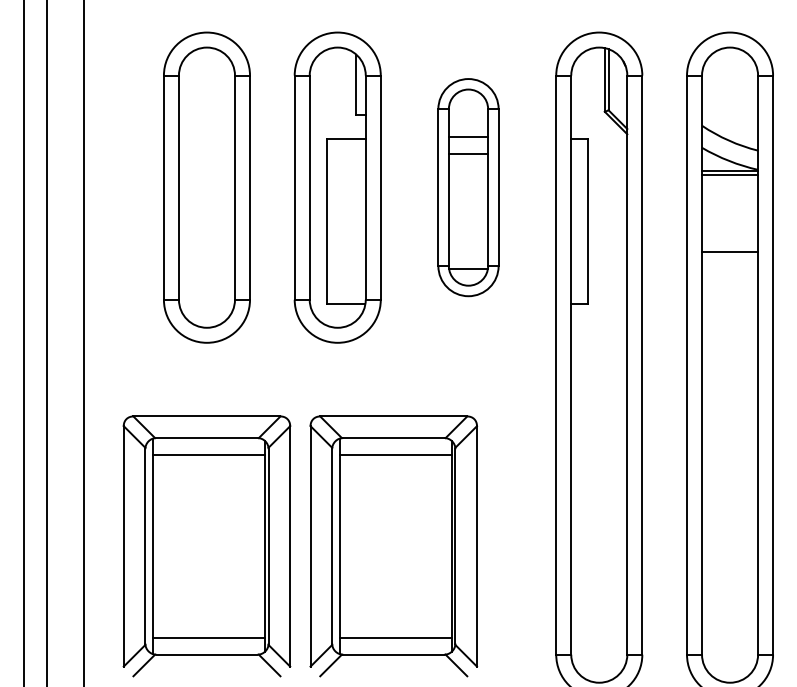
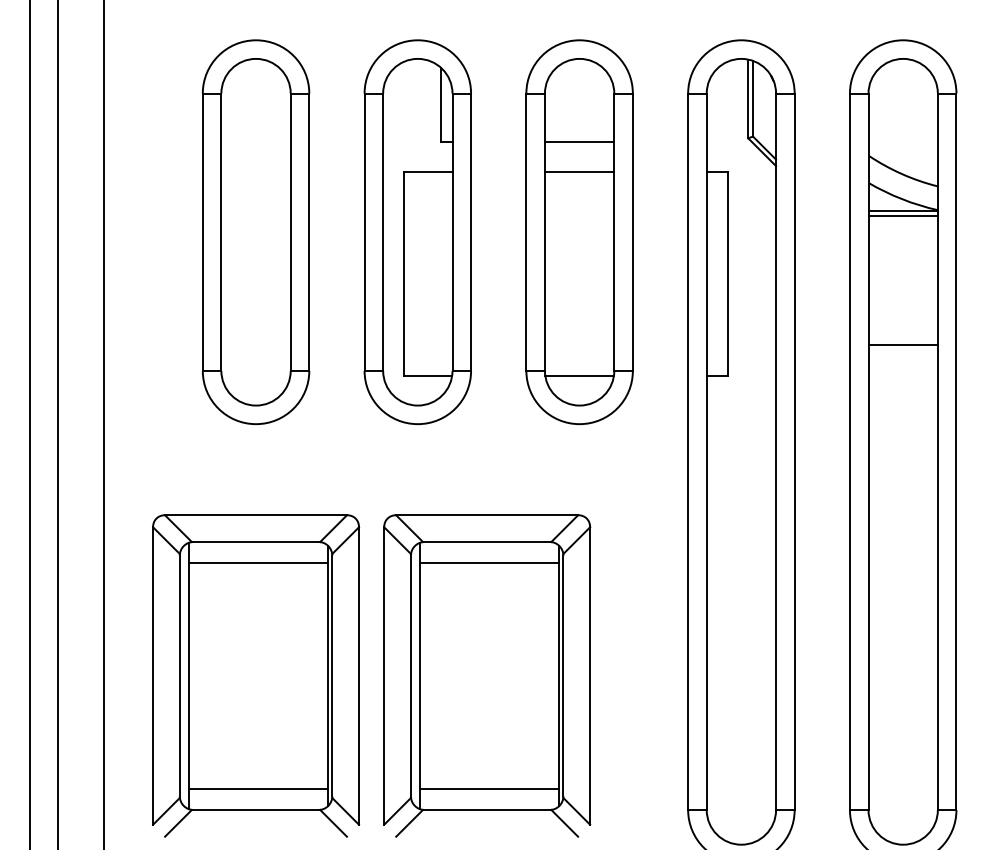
part: (468, 187) -> (579, 231), size x1.43
line: (730, 252) -> (903, 345), moved

